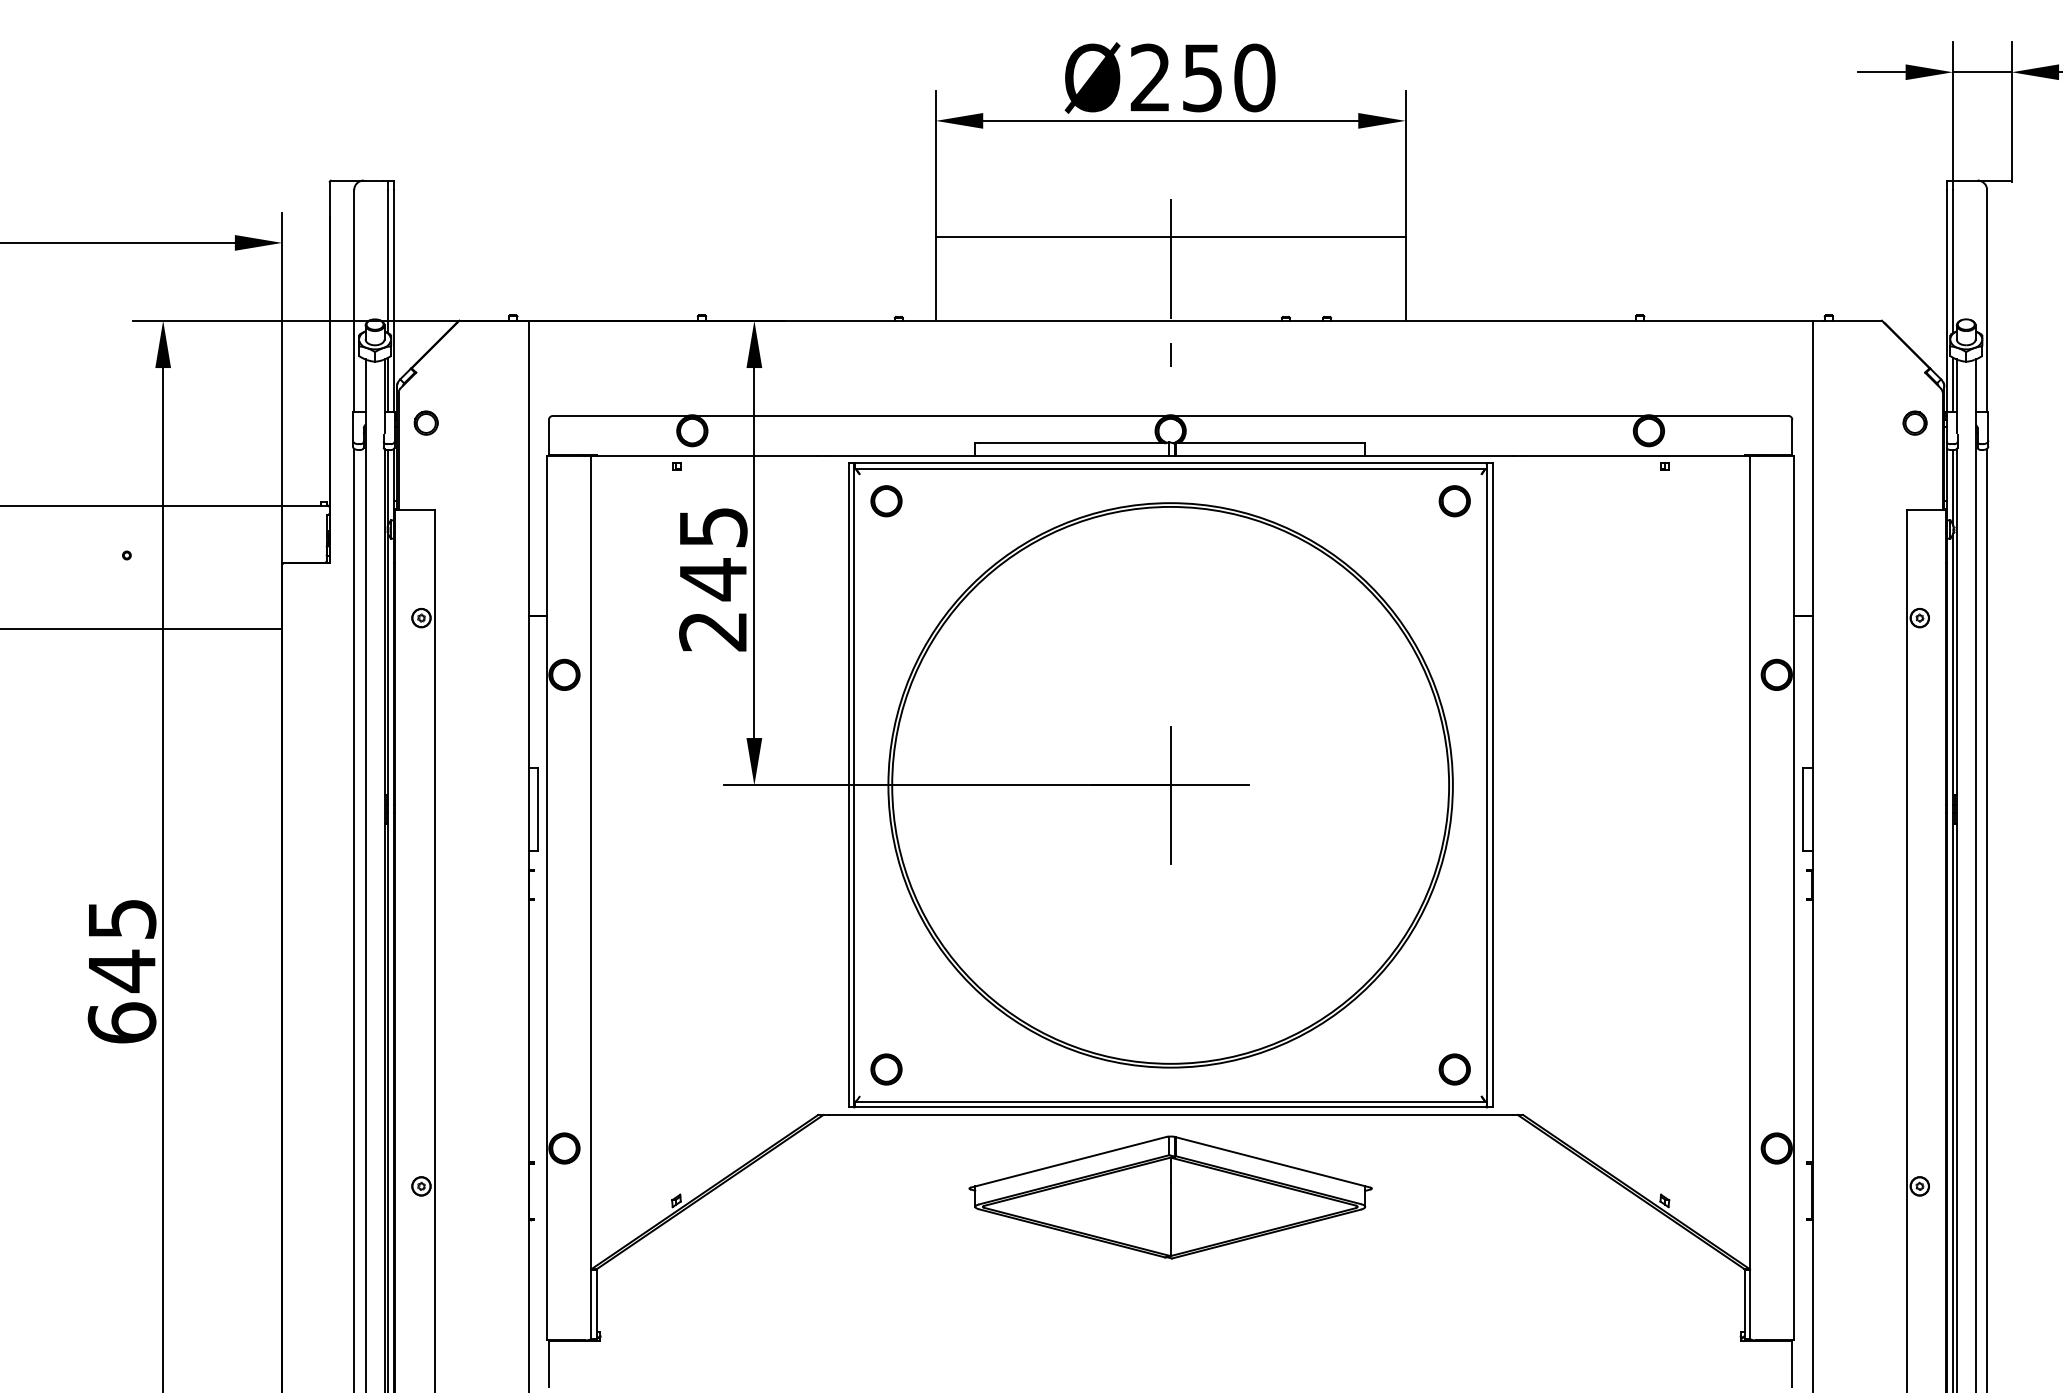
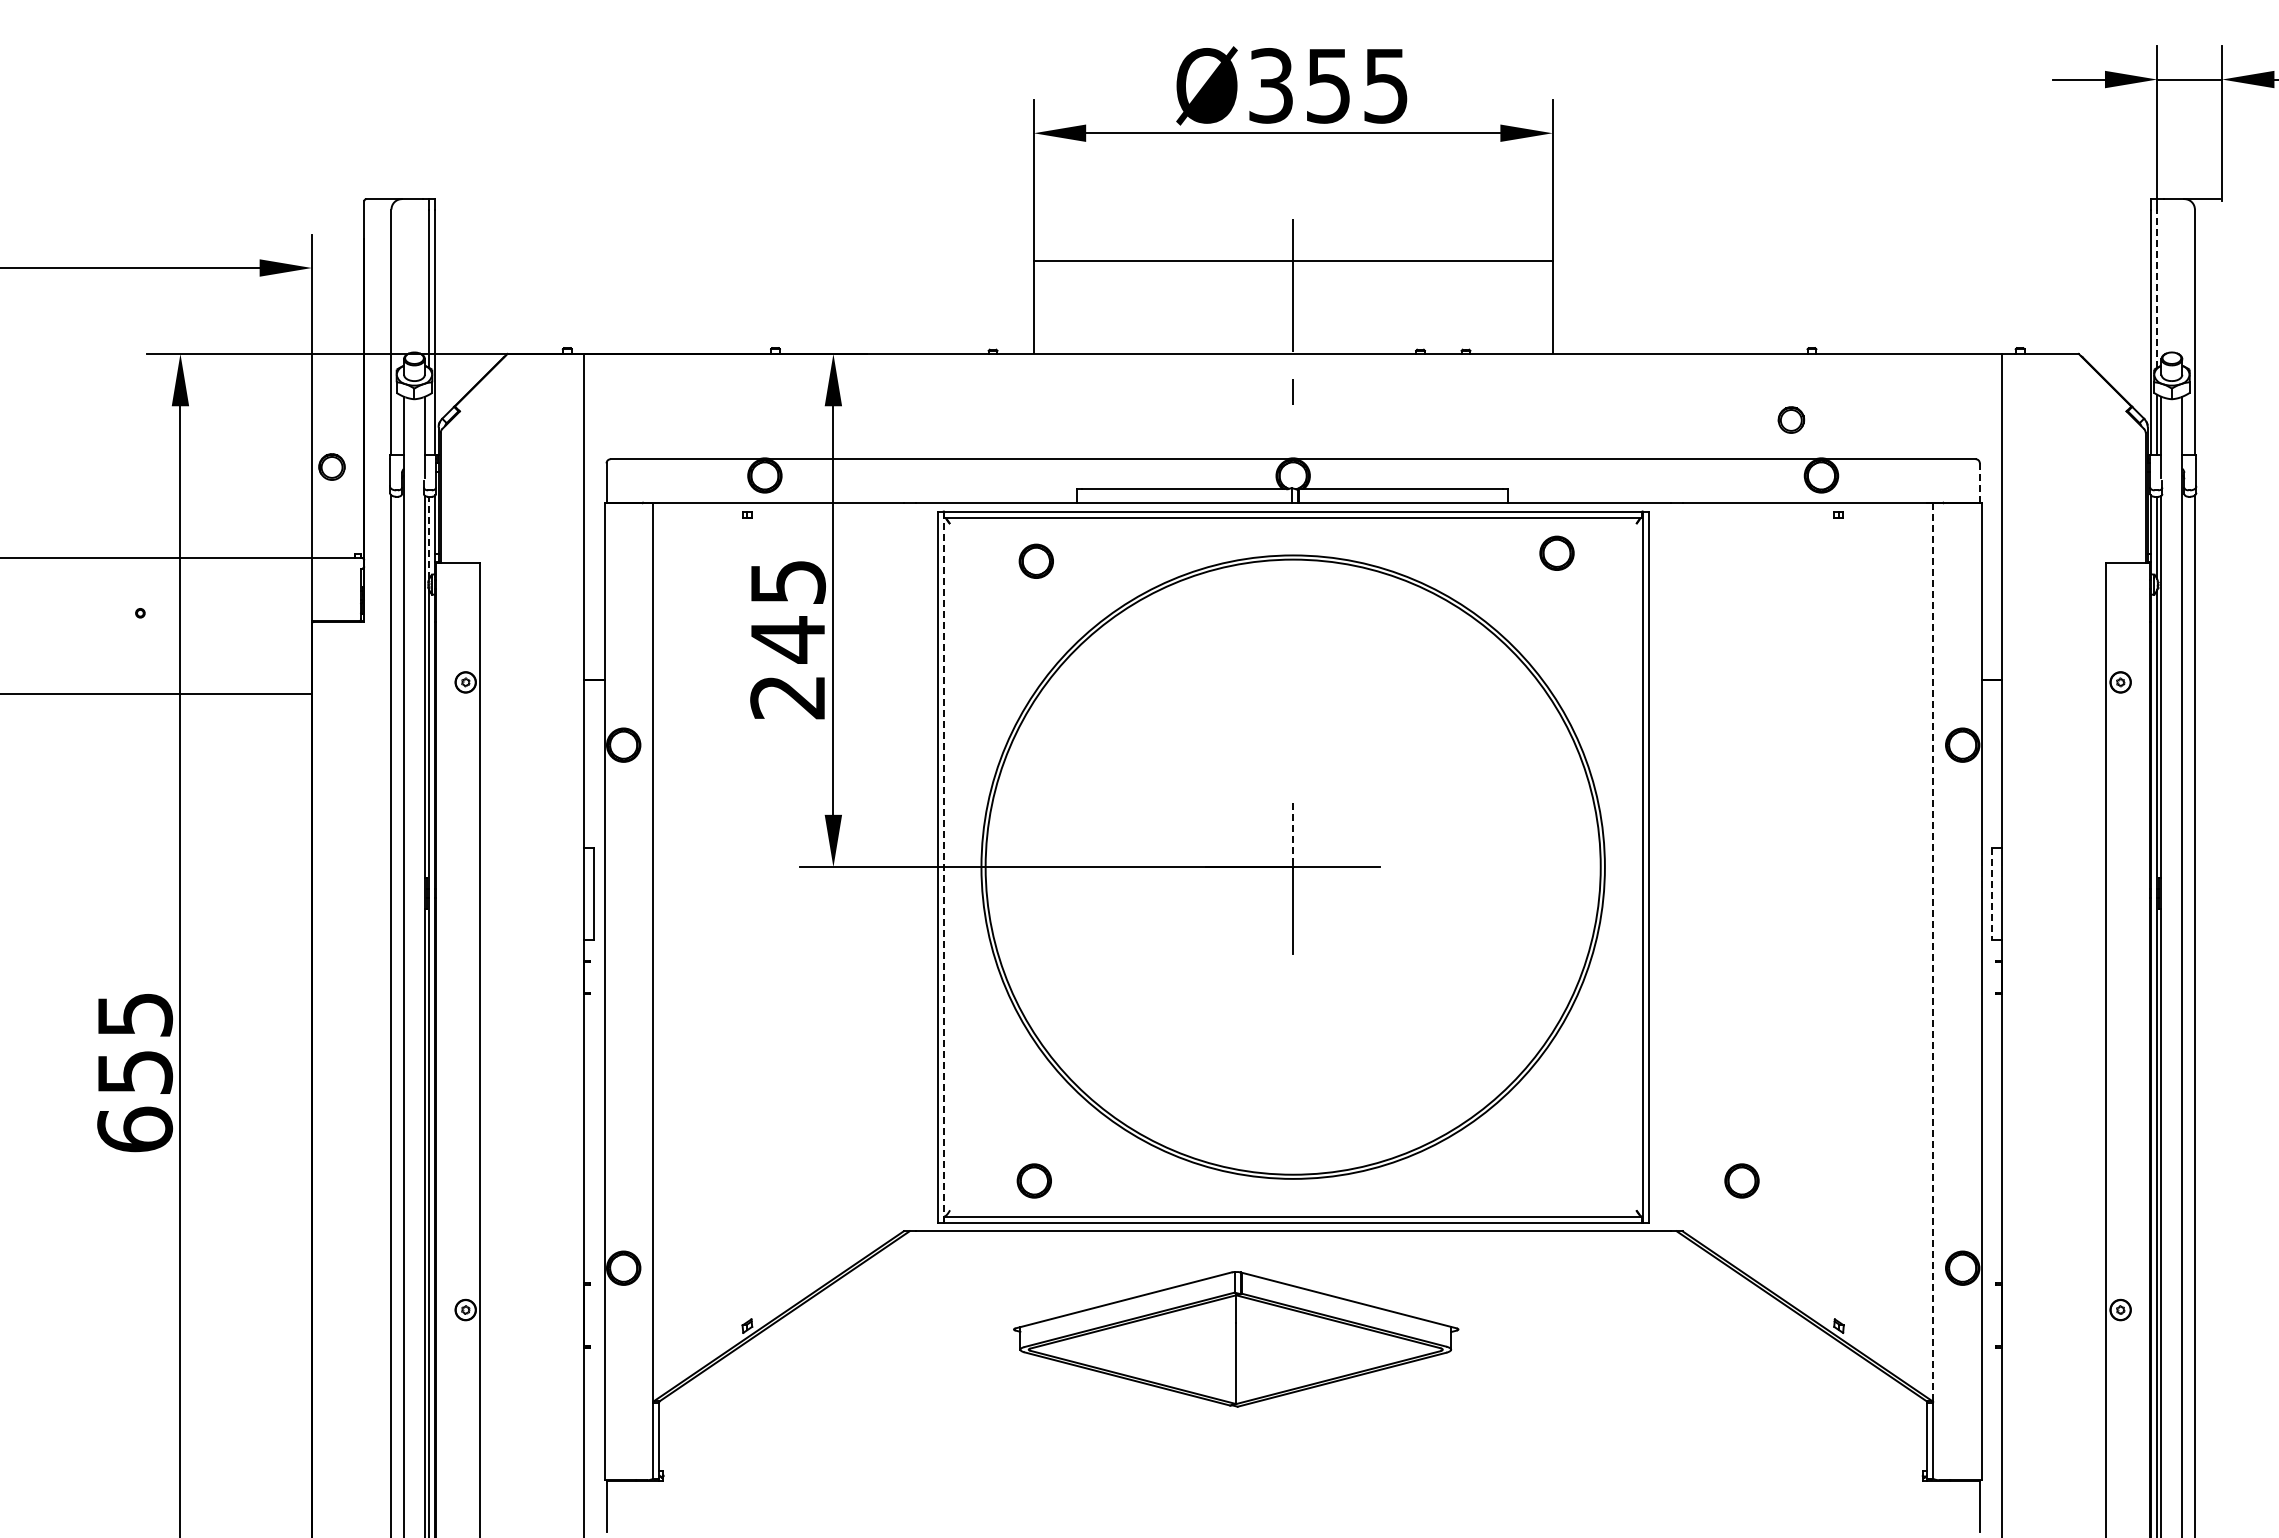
text: (1202, 77) -> (1328, 85), Ø250 -> Ø355
line: (1953, 261) -> (2157, 288), solid -> dashed
line: (388, 384) -> (429, 424), removed
part: (425, 422) -> (331, 466), moved
part: (1915, 422) -> (1791, 419), moved
line: (1792, 438) -> (1979, 483), solid -> dashed
line: (388, 486) -> (429, 537), solid -> dashed
part: (885, 500) -> (1035, 560), moved
part: (1454, 500) -> (1556, 552), moved
line: (1170, 754) -> (1293, 833), solid -> dashed
line: (854, 785) -> (943, 867), solid -> dashed
line: (1802, 810) -> (1991, 894), solid -> dashed
line: (1750, 862) -> (1933, 952), solid -> dashed
text: (122, 971) -> (135, 1072), 645 -> 655
part: (885, 1069) -> (1033, 1180), moved
part: (1454, 1069) -> (1741, 1180), moved
part: (1170, 1197) -> (1236, 1339), moved

